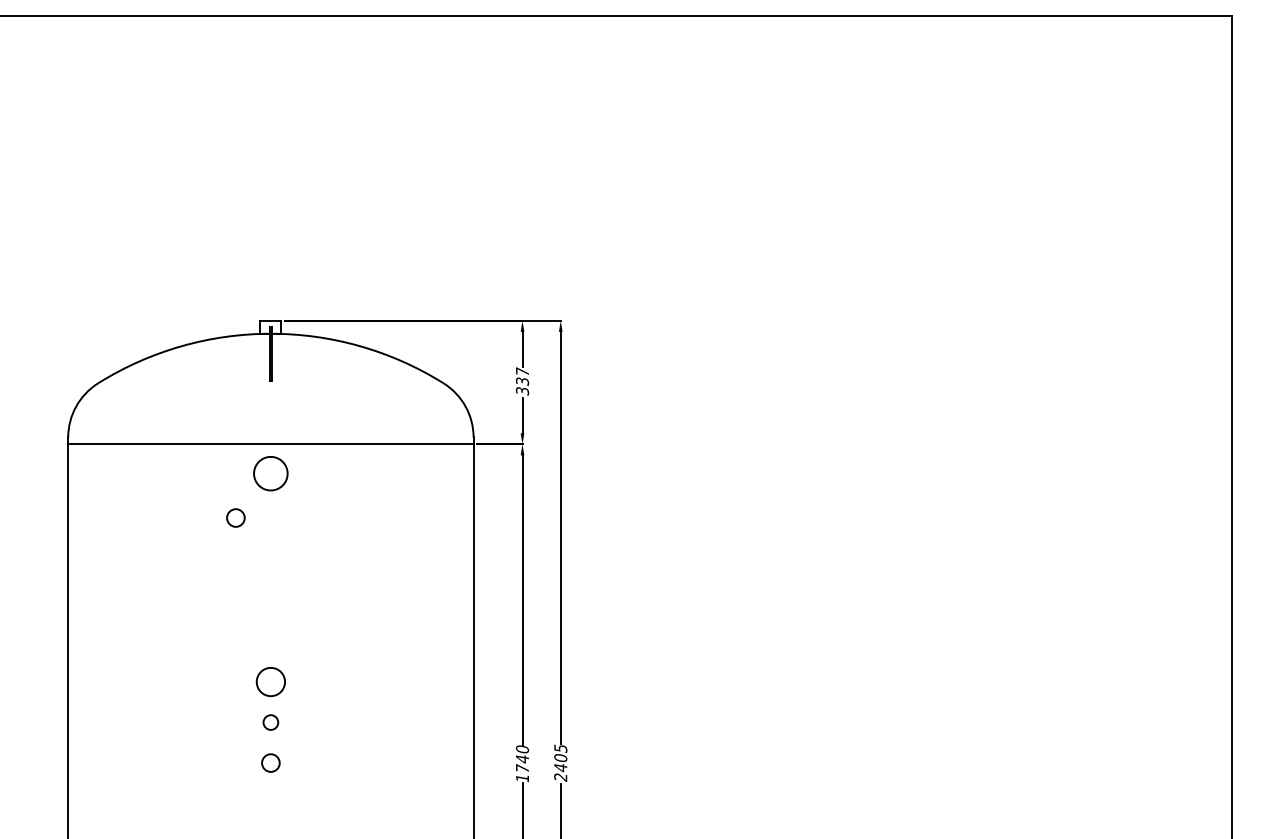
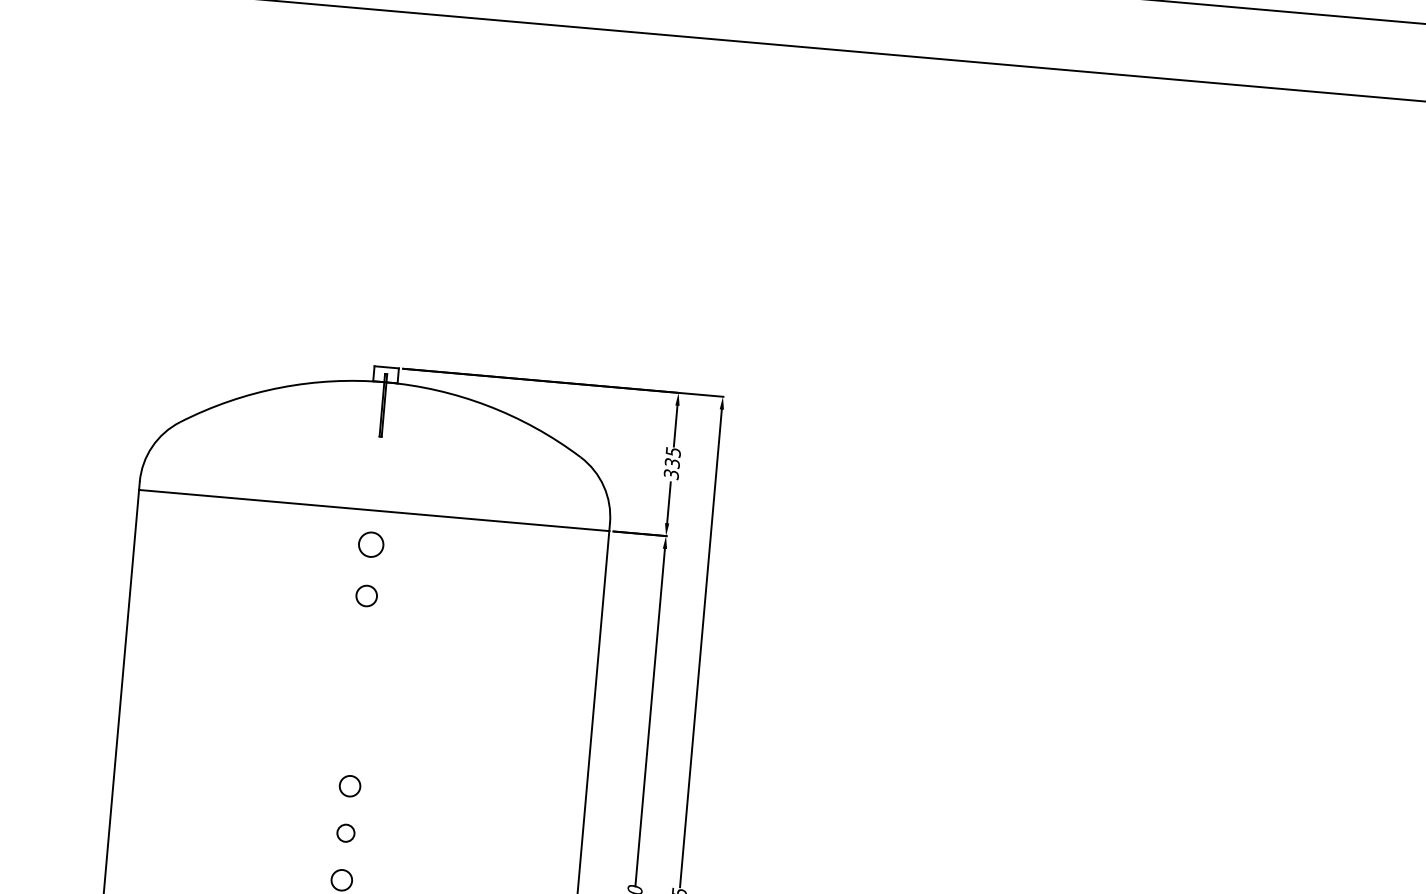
text: (522, 371) -> (673, 451), 337 -> 335
circle: (270, 473) -> (370, 544), size x0.62
circle: (235, 517) -> (366, 595), moved
circle: (270, 681) -> (349, 785), size x0.62

